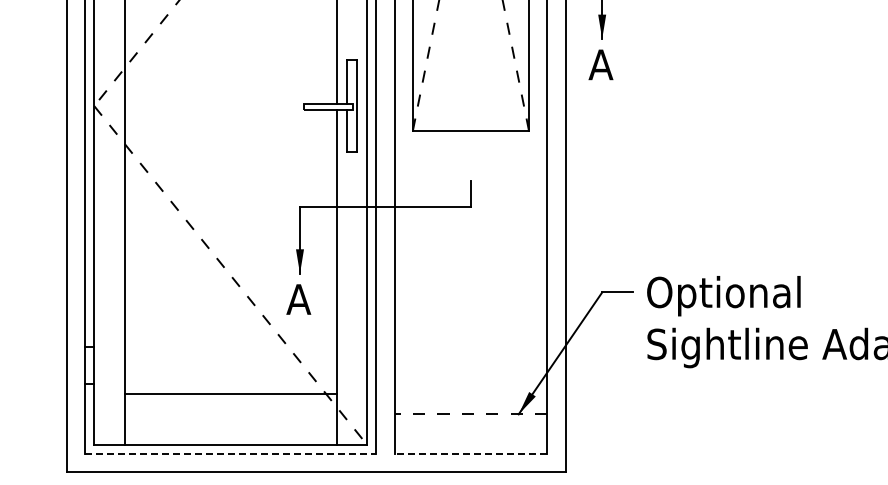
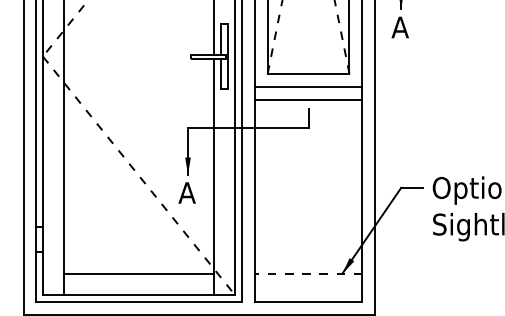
line: (470, 148) -> (308, 86), added
line: (470, 167) -> (308, 99), added
line: (230, 394) -> (139, 274), moved
line: (230, 454) -> (139, 302), dashed -> solid
line: (470, 454) -> (308, 302), dashed -> solid

